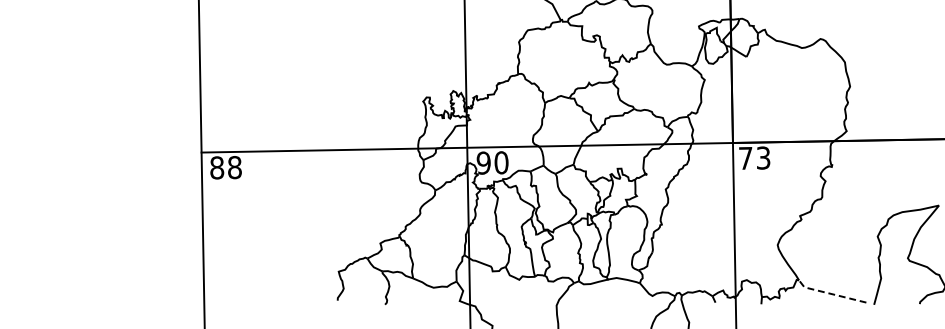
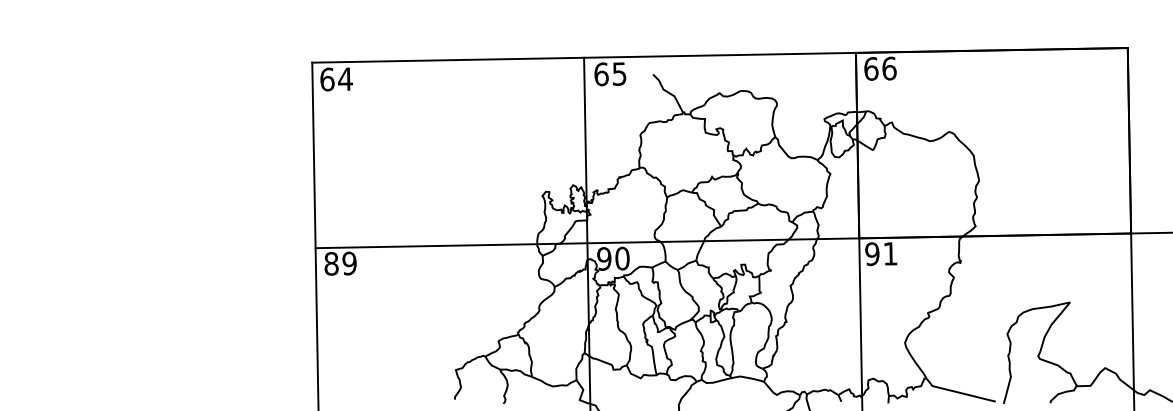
text: (754, 157) -> (881, 253), 73 -> 91
text: (234, 167) -> (349, 263), 88 -> 89
line: (829, 293) -> (958, 392), dashed -> solid

